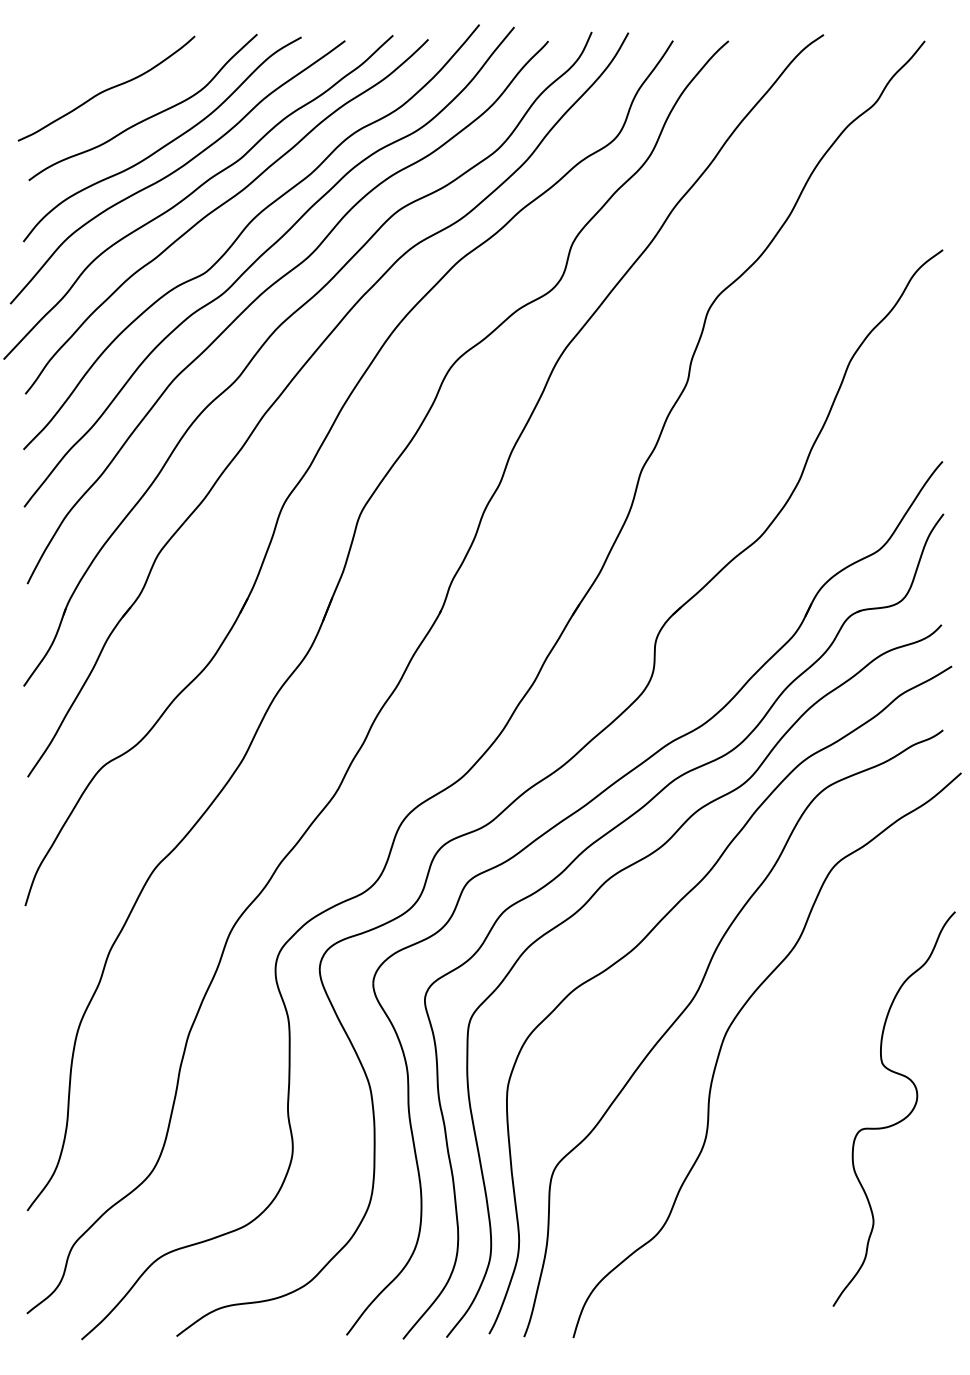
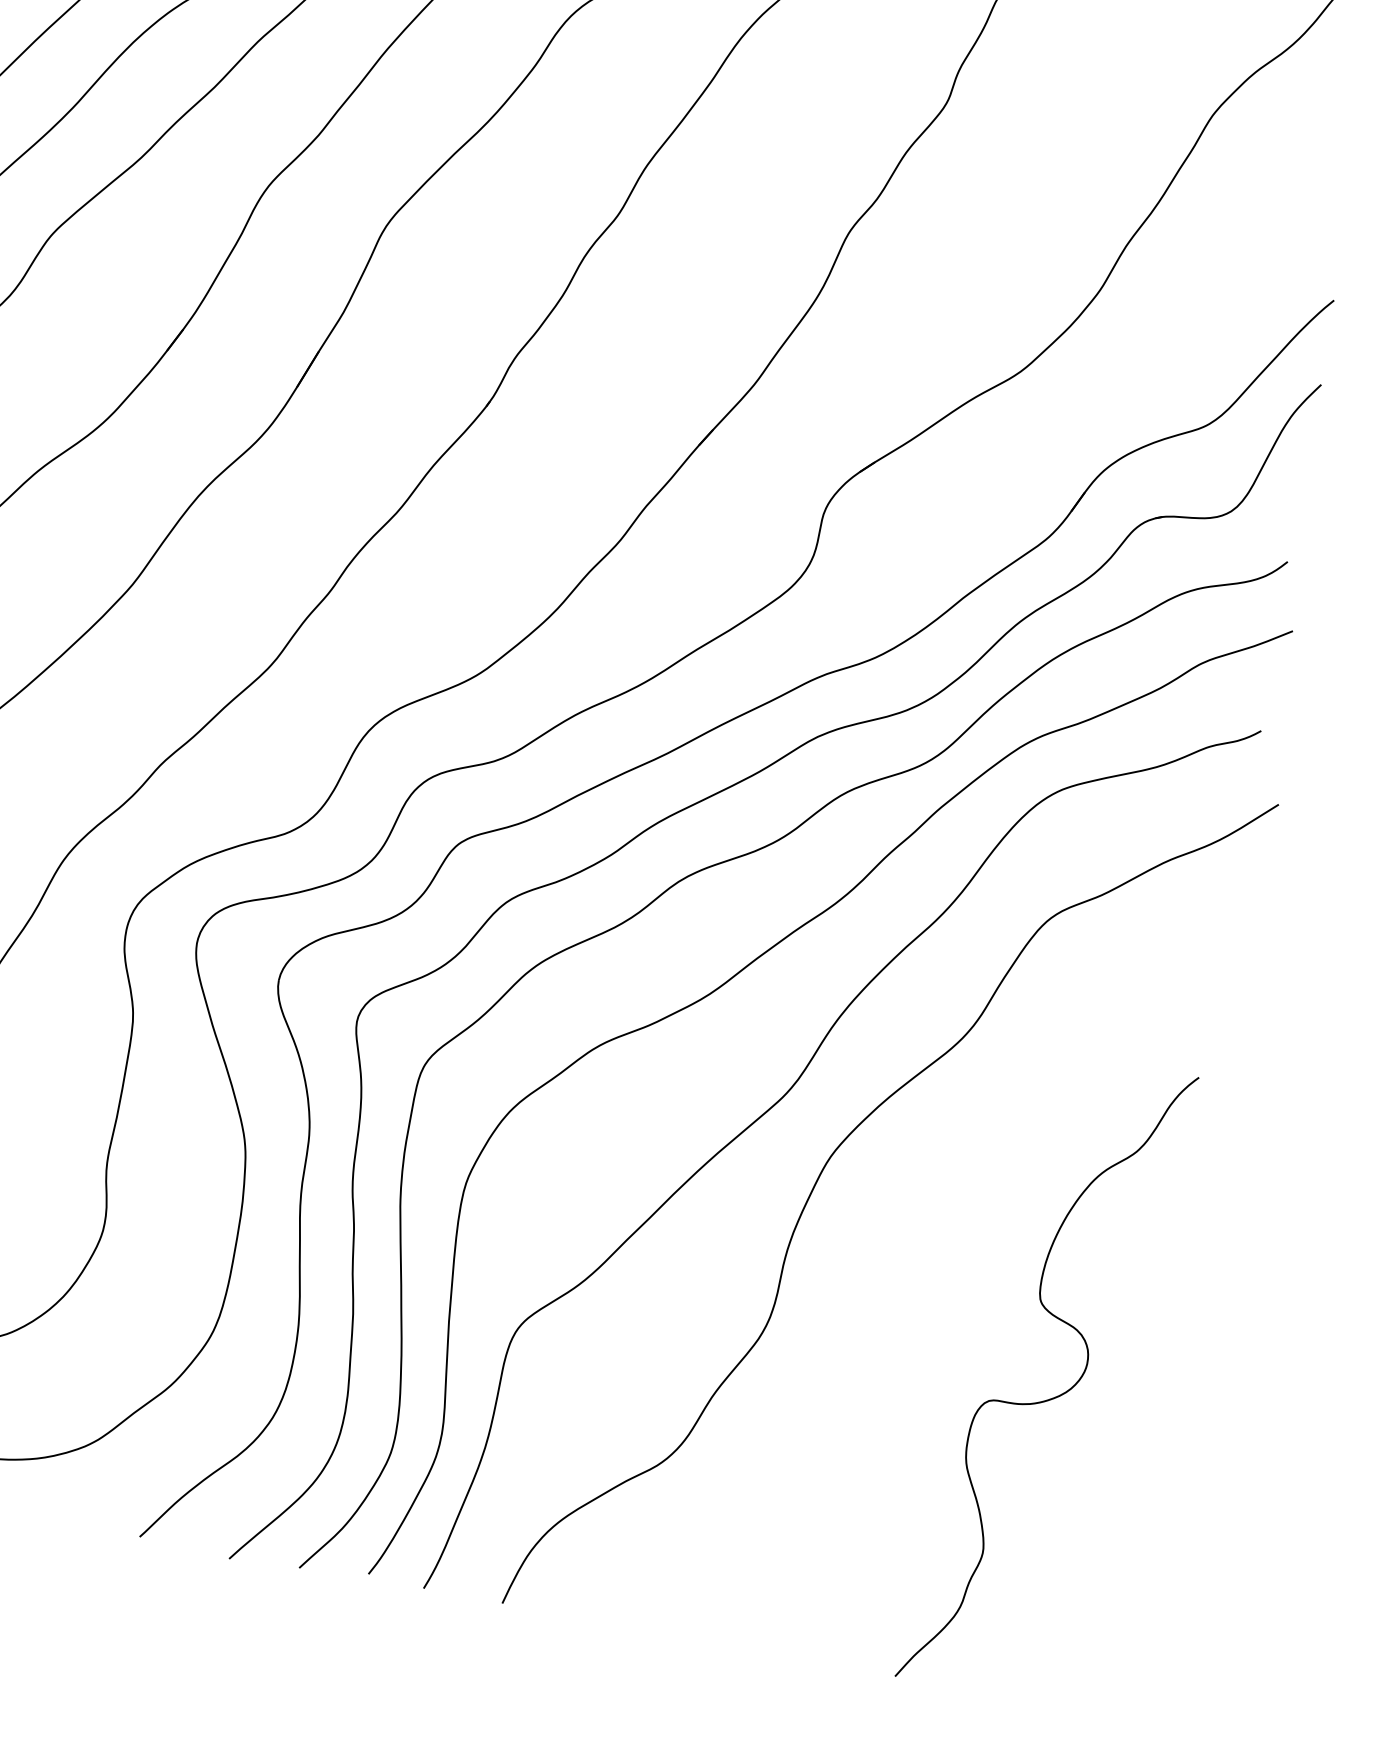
curve: (899, 1120) -> (1052, 1396), moved

